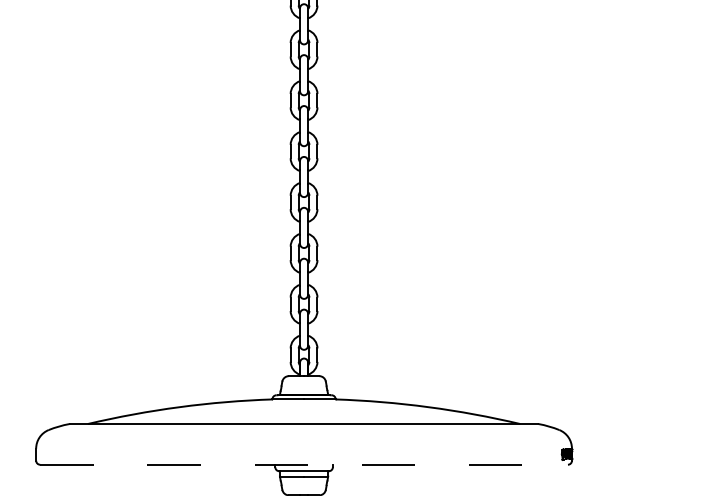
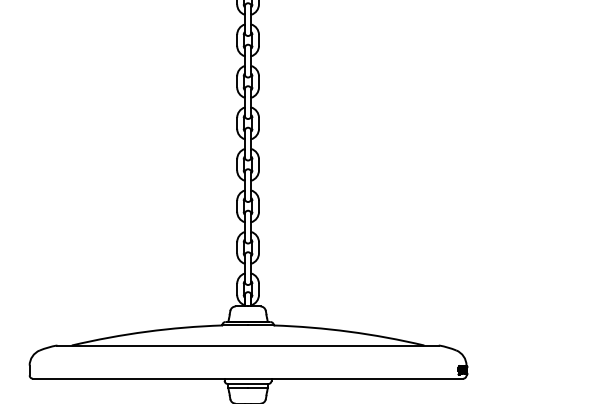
line: (304, 464) -> (248, 378), dashed -> solid

